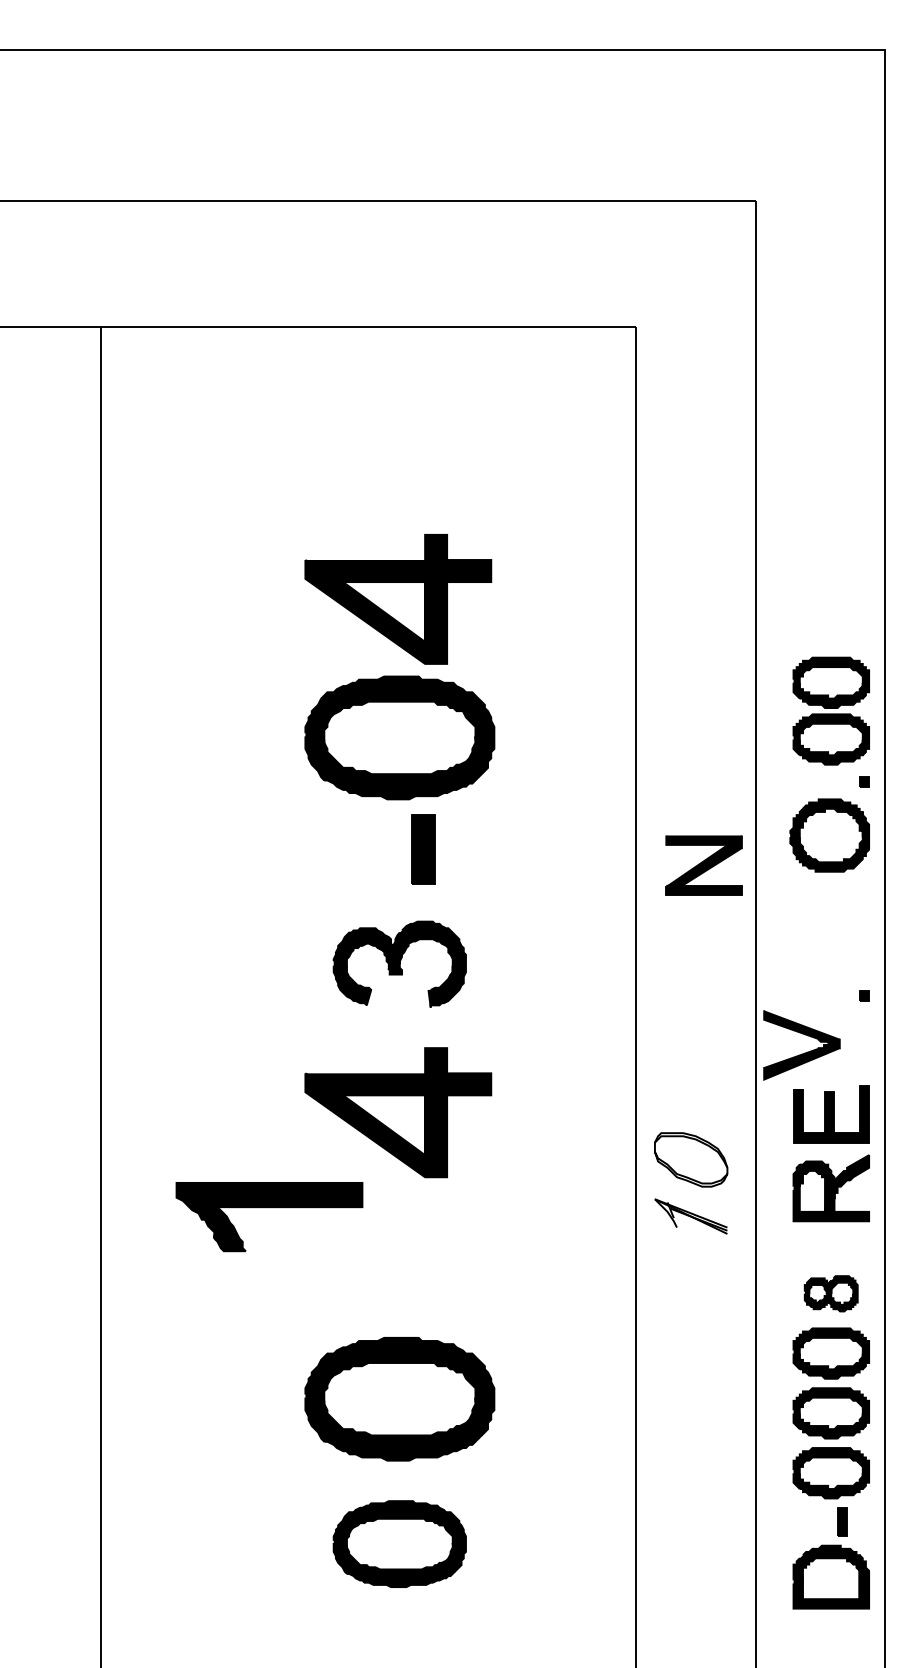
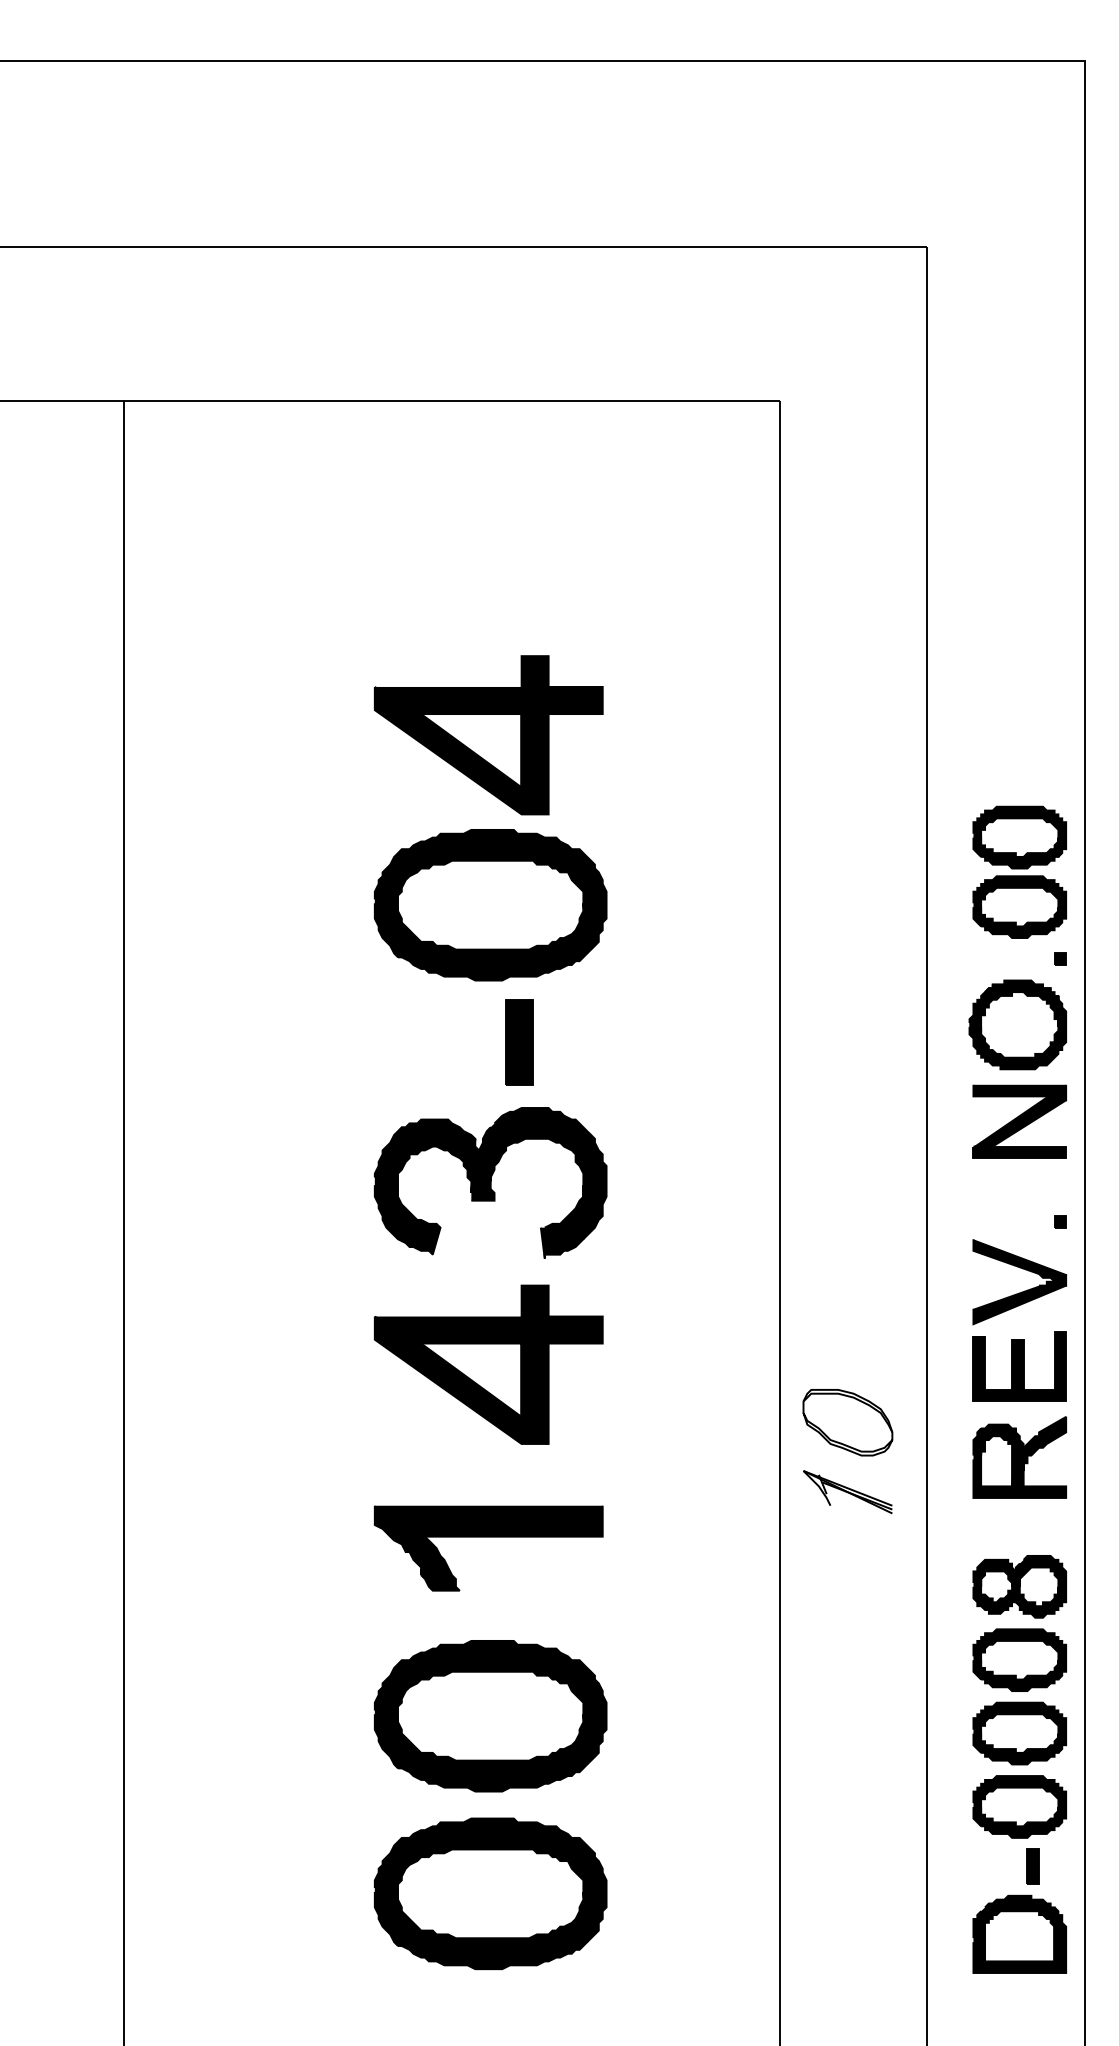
part: (703, 865) -> (1019, 1121), moved
part: (399, 964) -> (490, 1182), size x1.43
part: (803, 1052) -> (1021, 1291), moved
part: (269, 1207) -> (488, 1537), moved
part: (831, 1293) -> (1019, 1586), size x1.43
part: (399, 1543) -> (490, 1893), size x1.43

